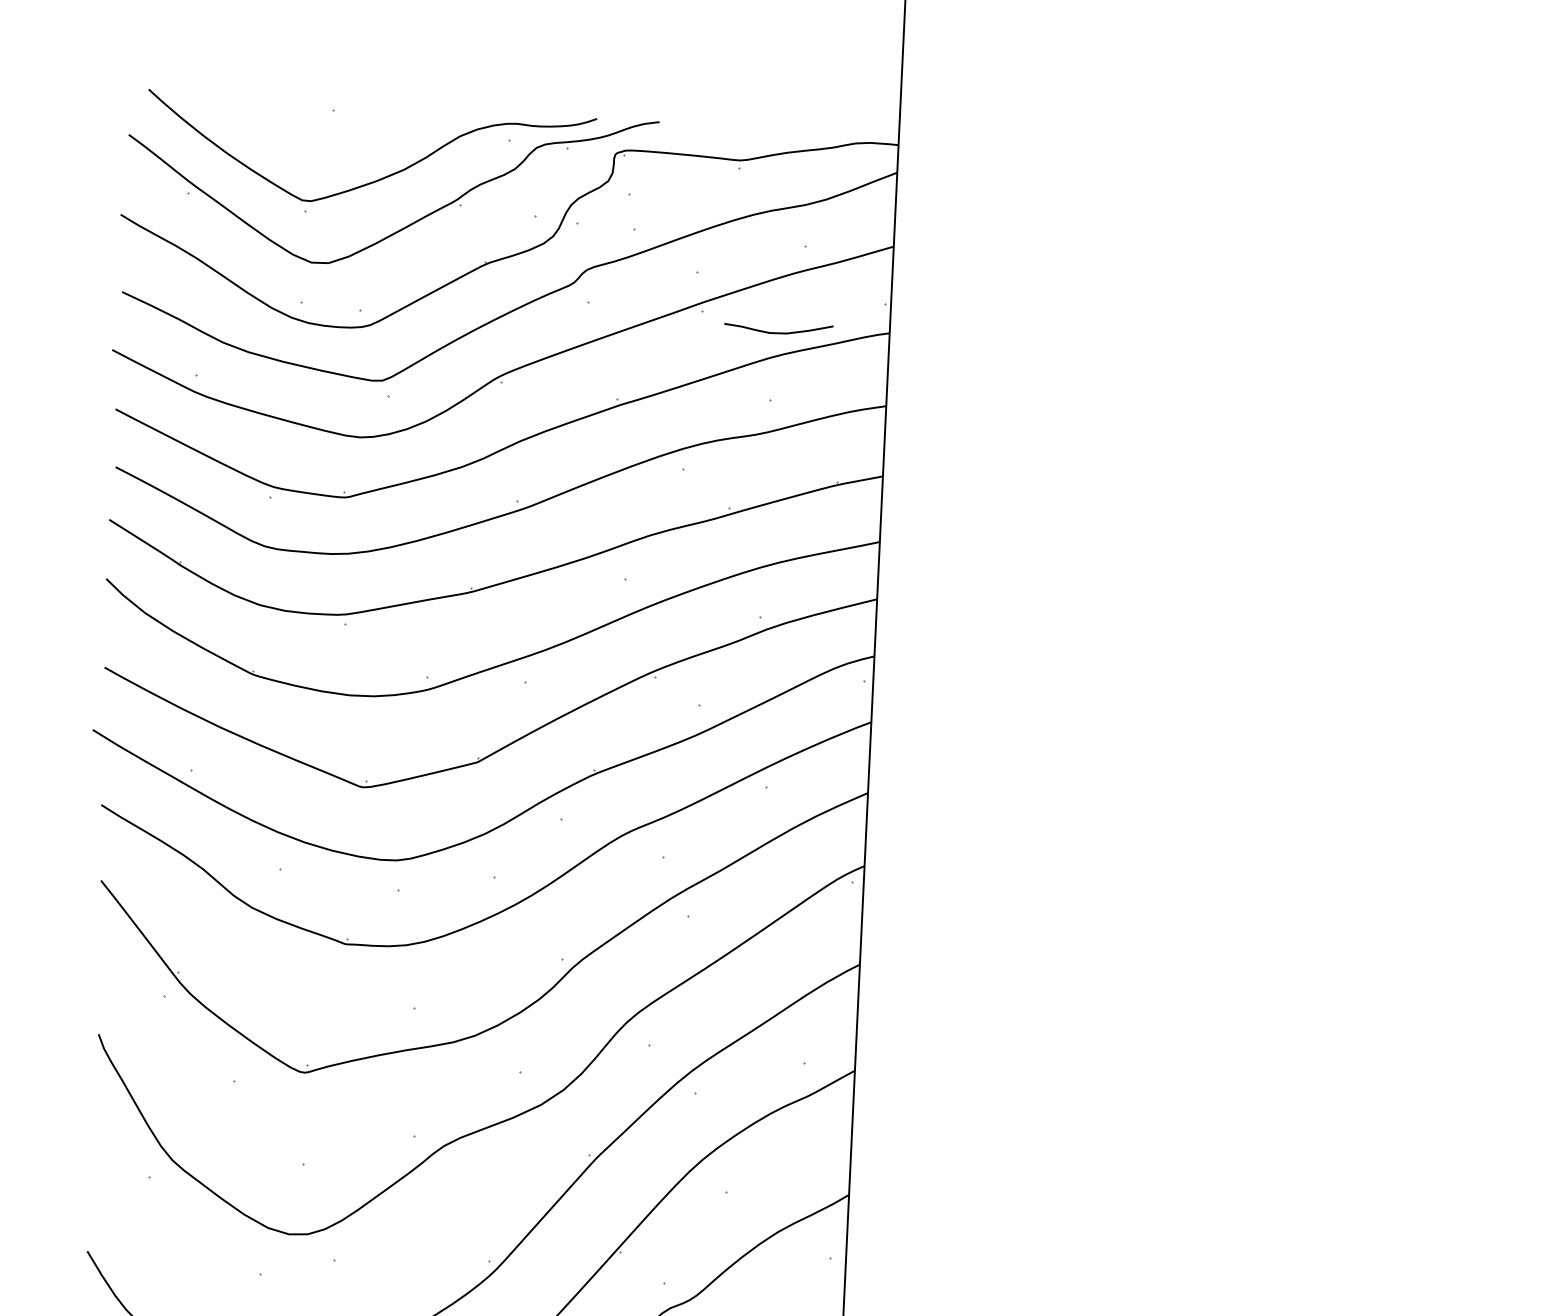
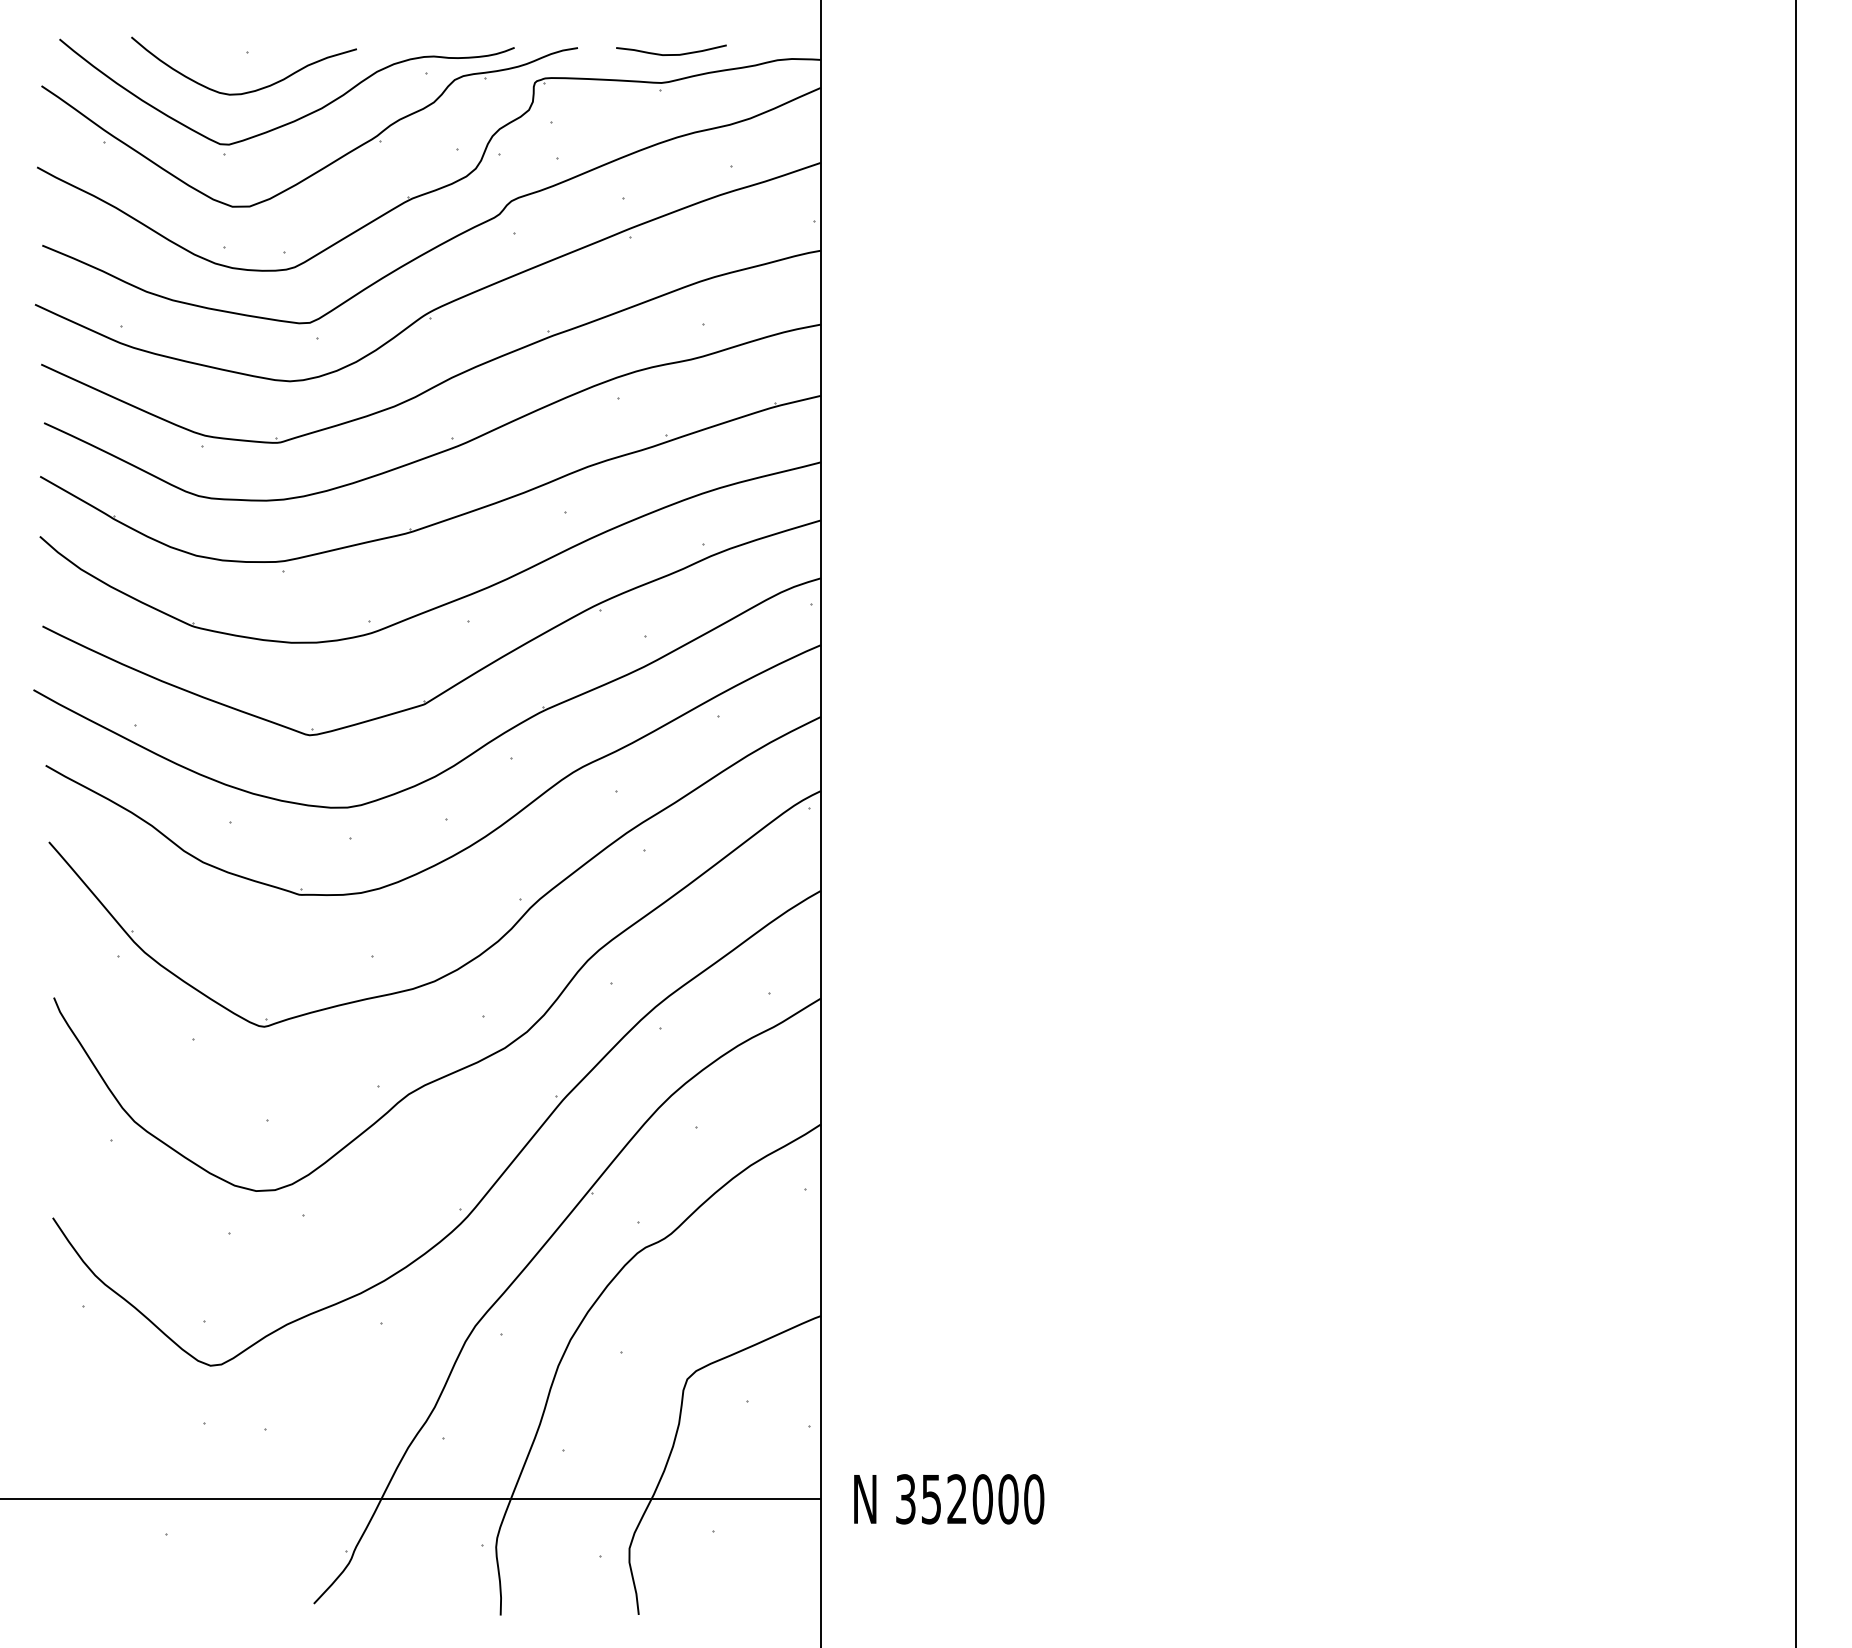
curve: (335, 148) -> (251, 90), added
curve: (778, 332) -> (671, 54), moved

